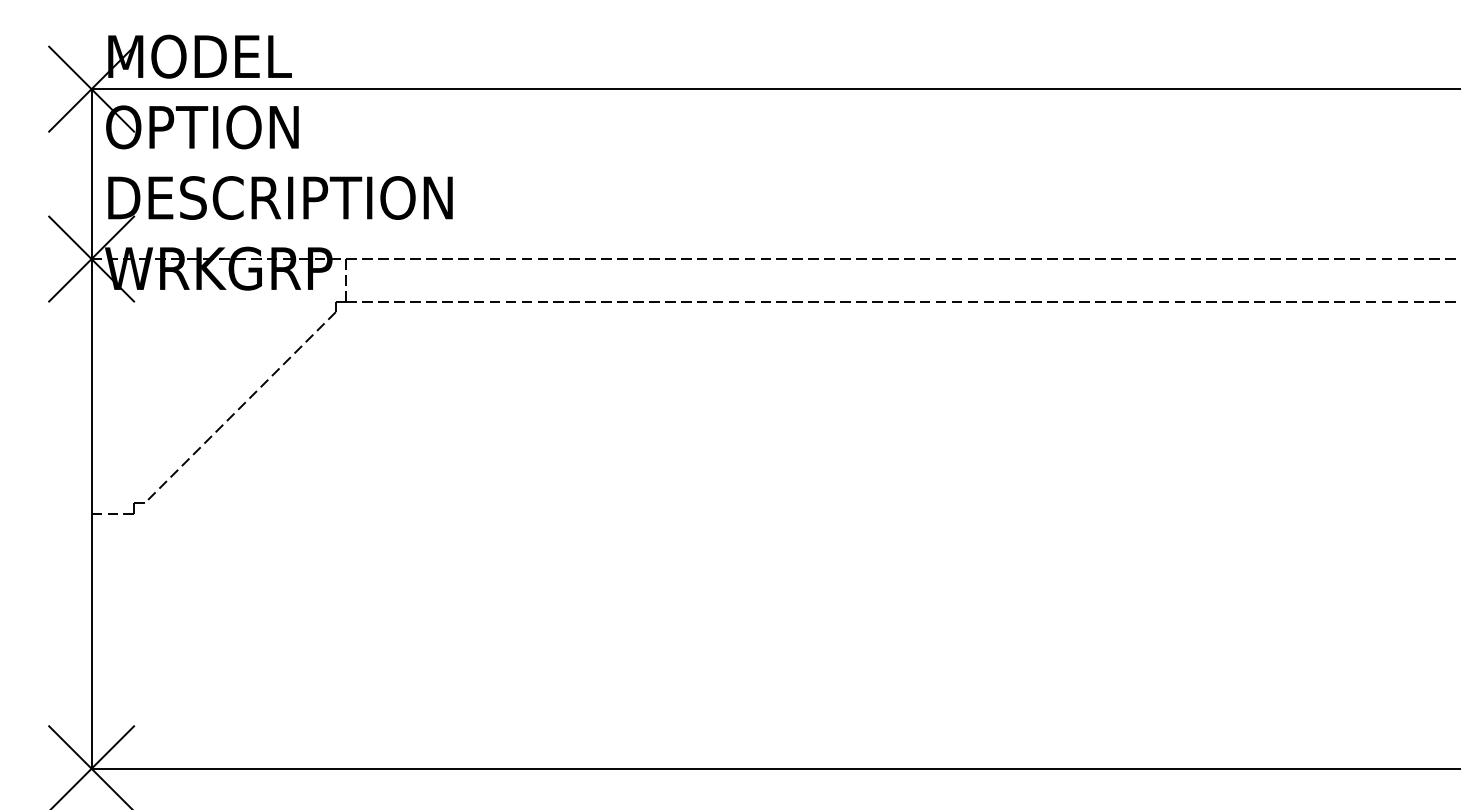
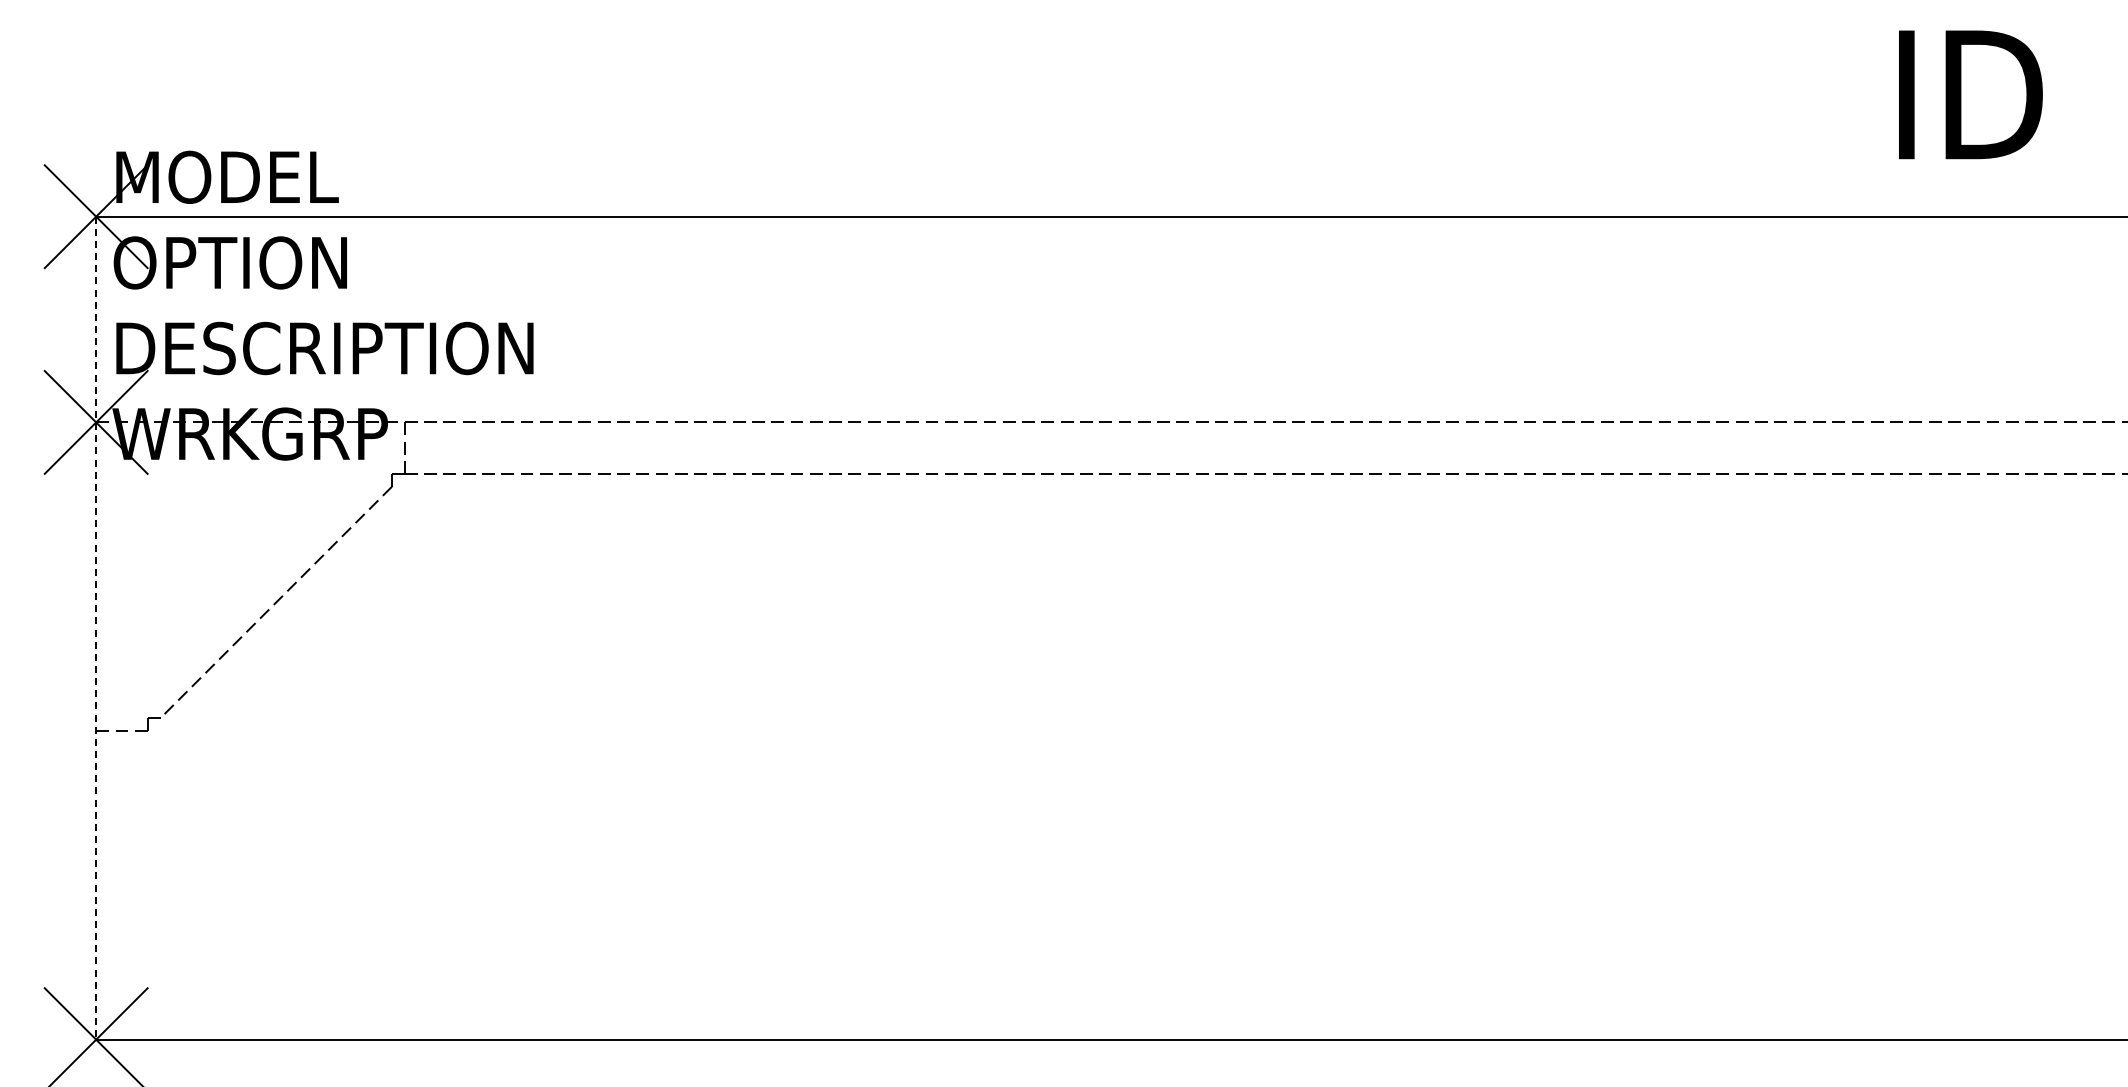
line: (91, 429) -> (96, 628), solid -> dashed

